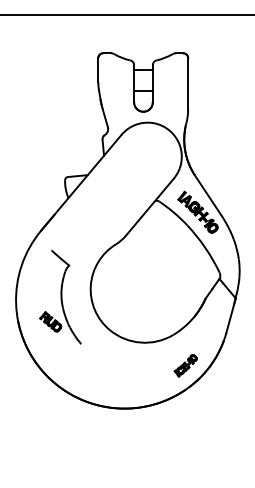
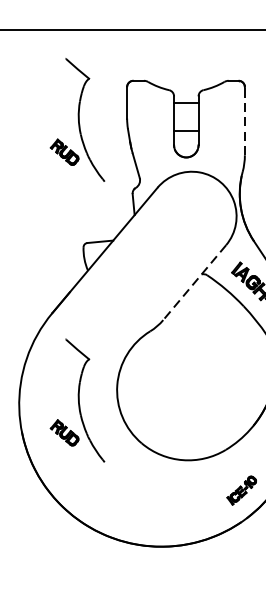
part: (60, 82) -> (77, 119), added
line: (188, 83) -> (245, 120), solid -> dashed
line: (149, 207) -> (194, 282), solid -> dashed

